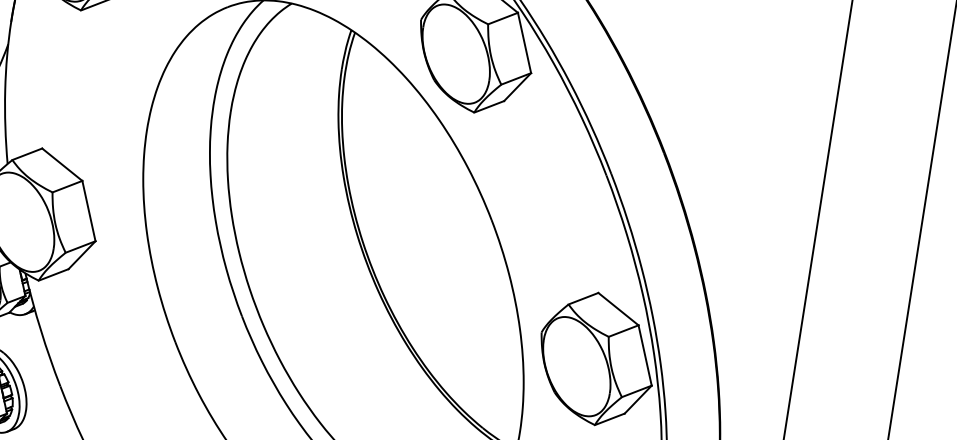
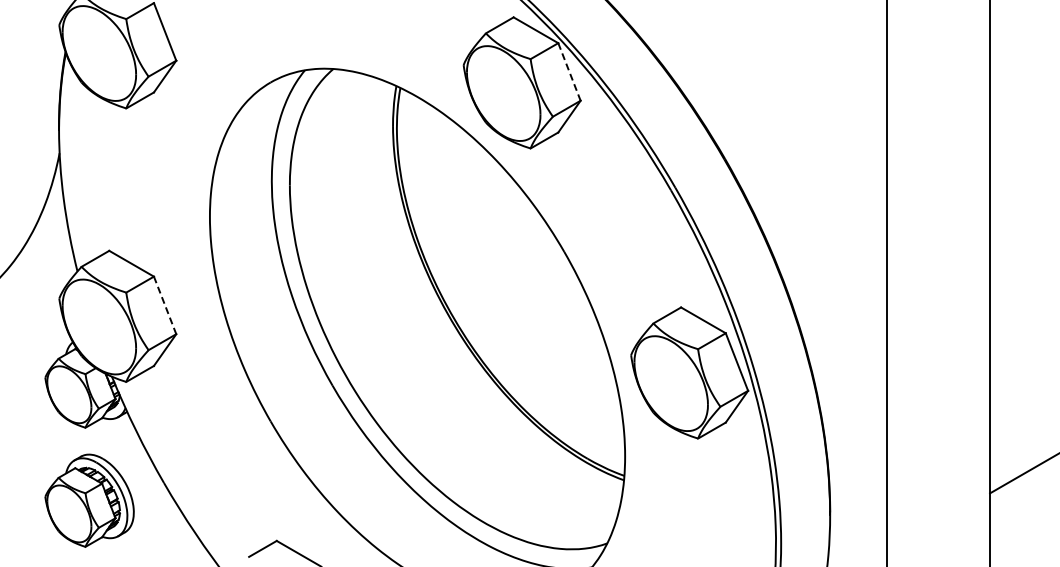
line: (524, 42) -> (569, 71), solid -> dashed
line: (89, 211) -> (165, 305), solid -> dashed

